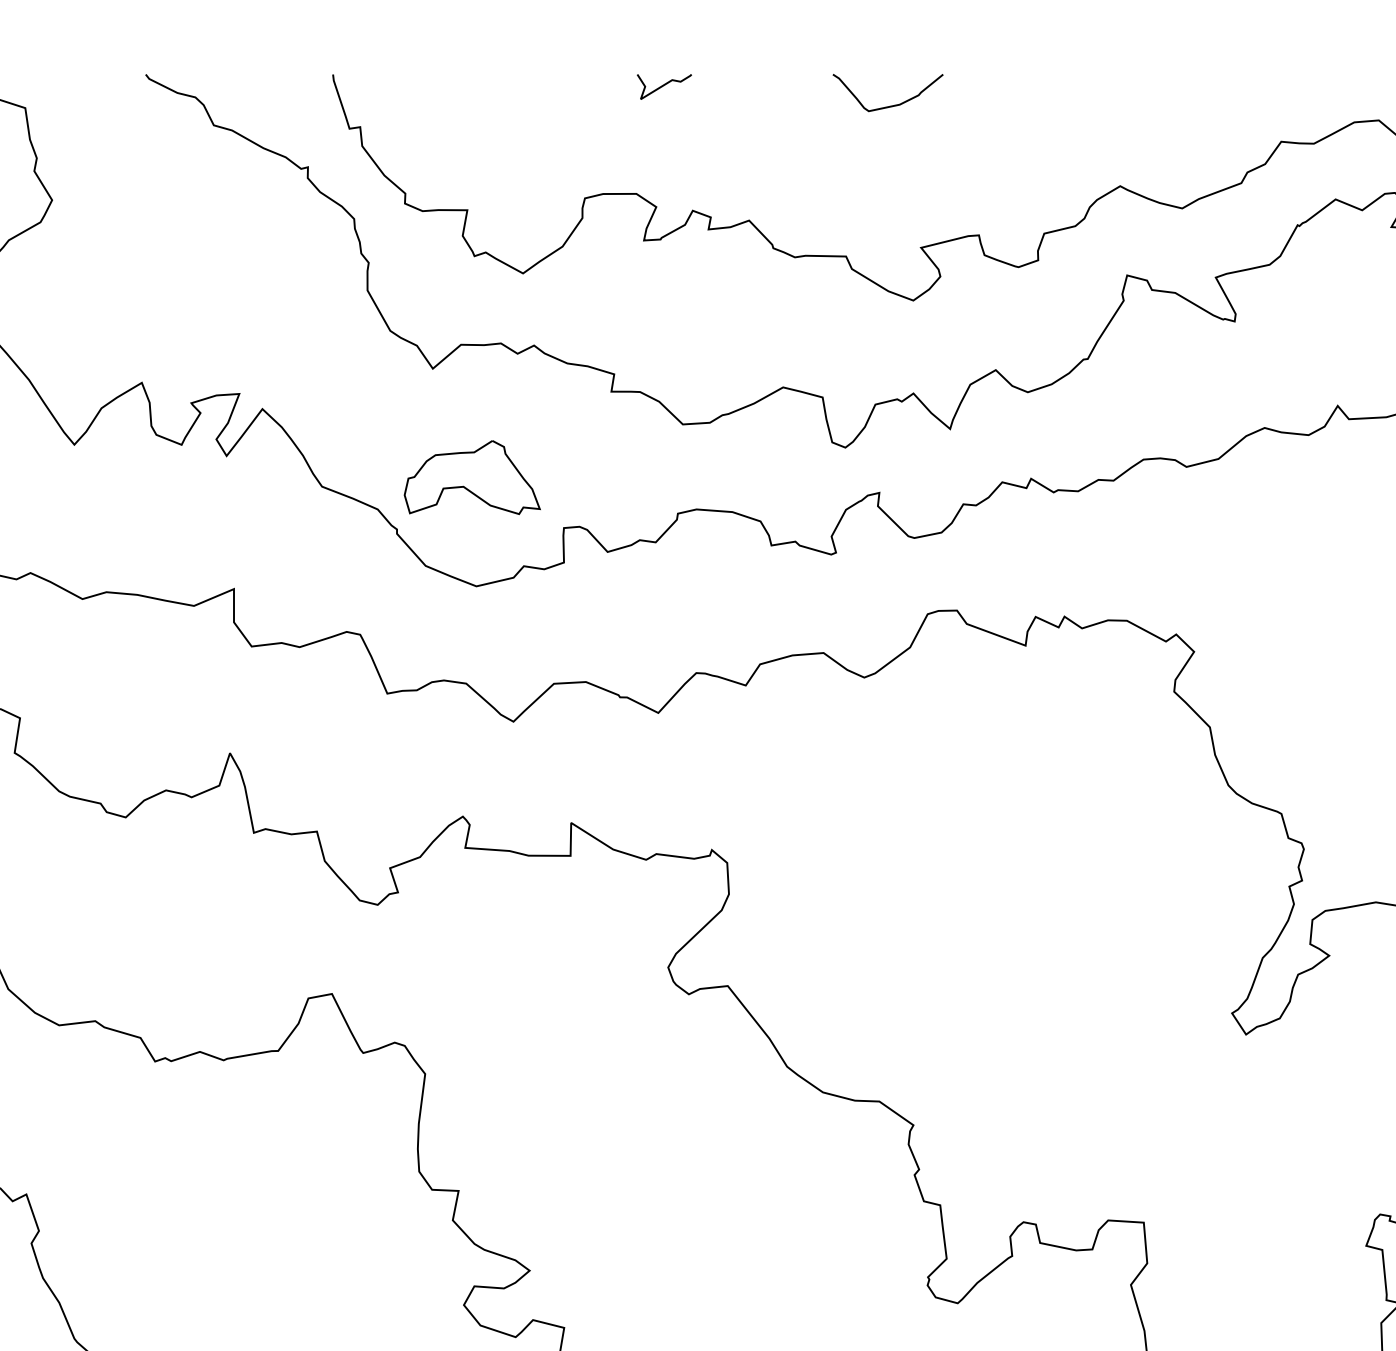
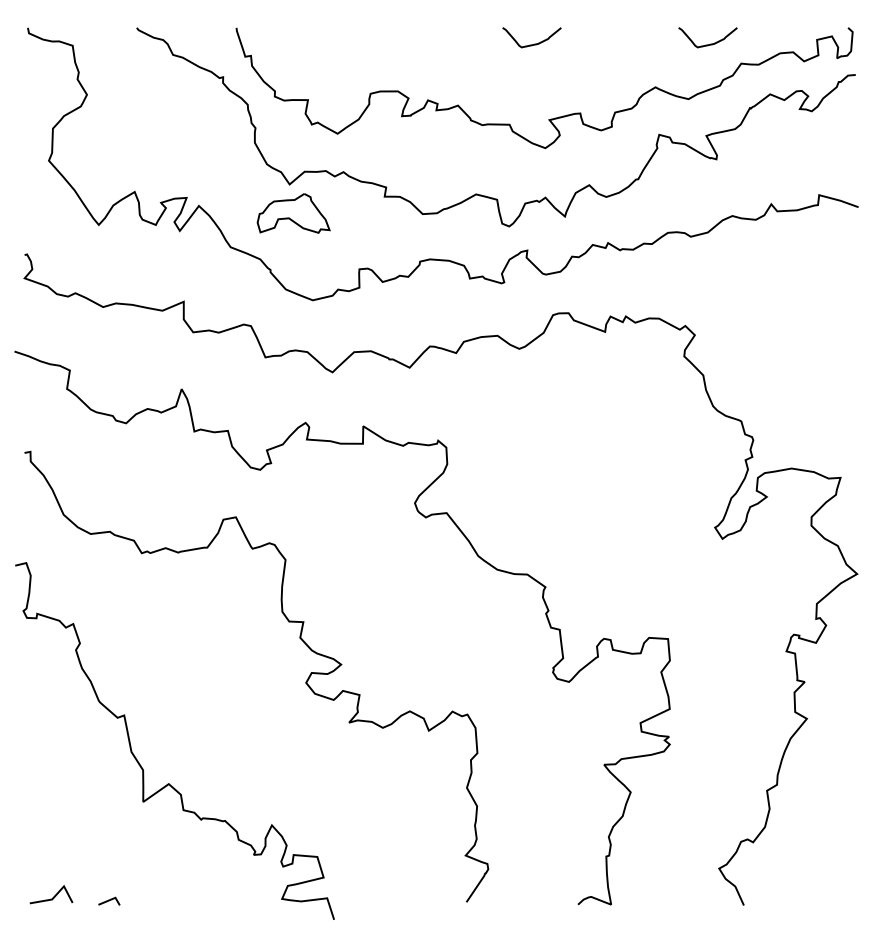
curve: (663, 86) -> (412, 34), removed
curve: (1223, 103) -> (710, 43), added
part: (472, 477) -> (293, 213), moved

